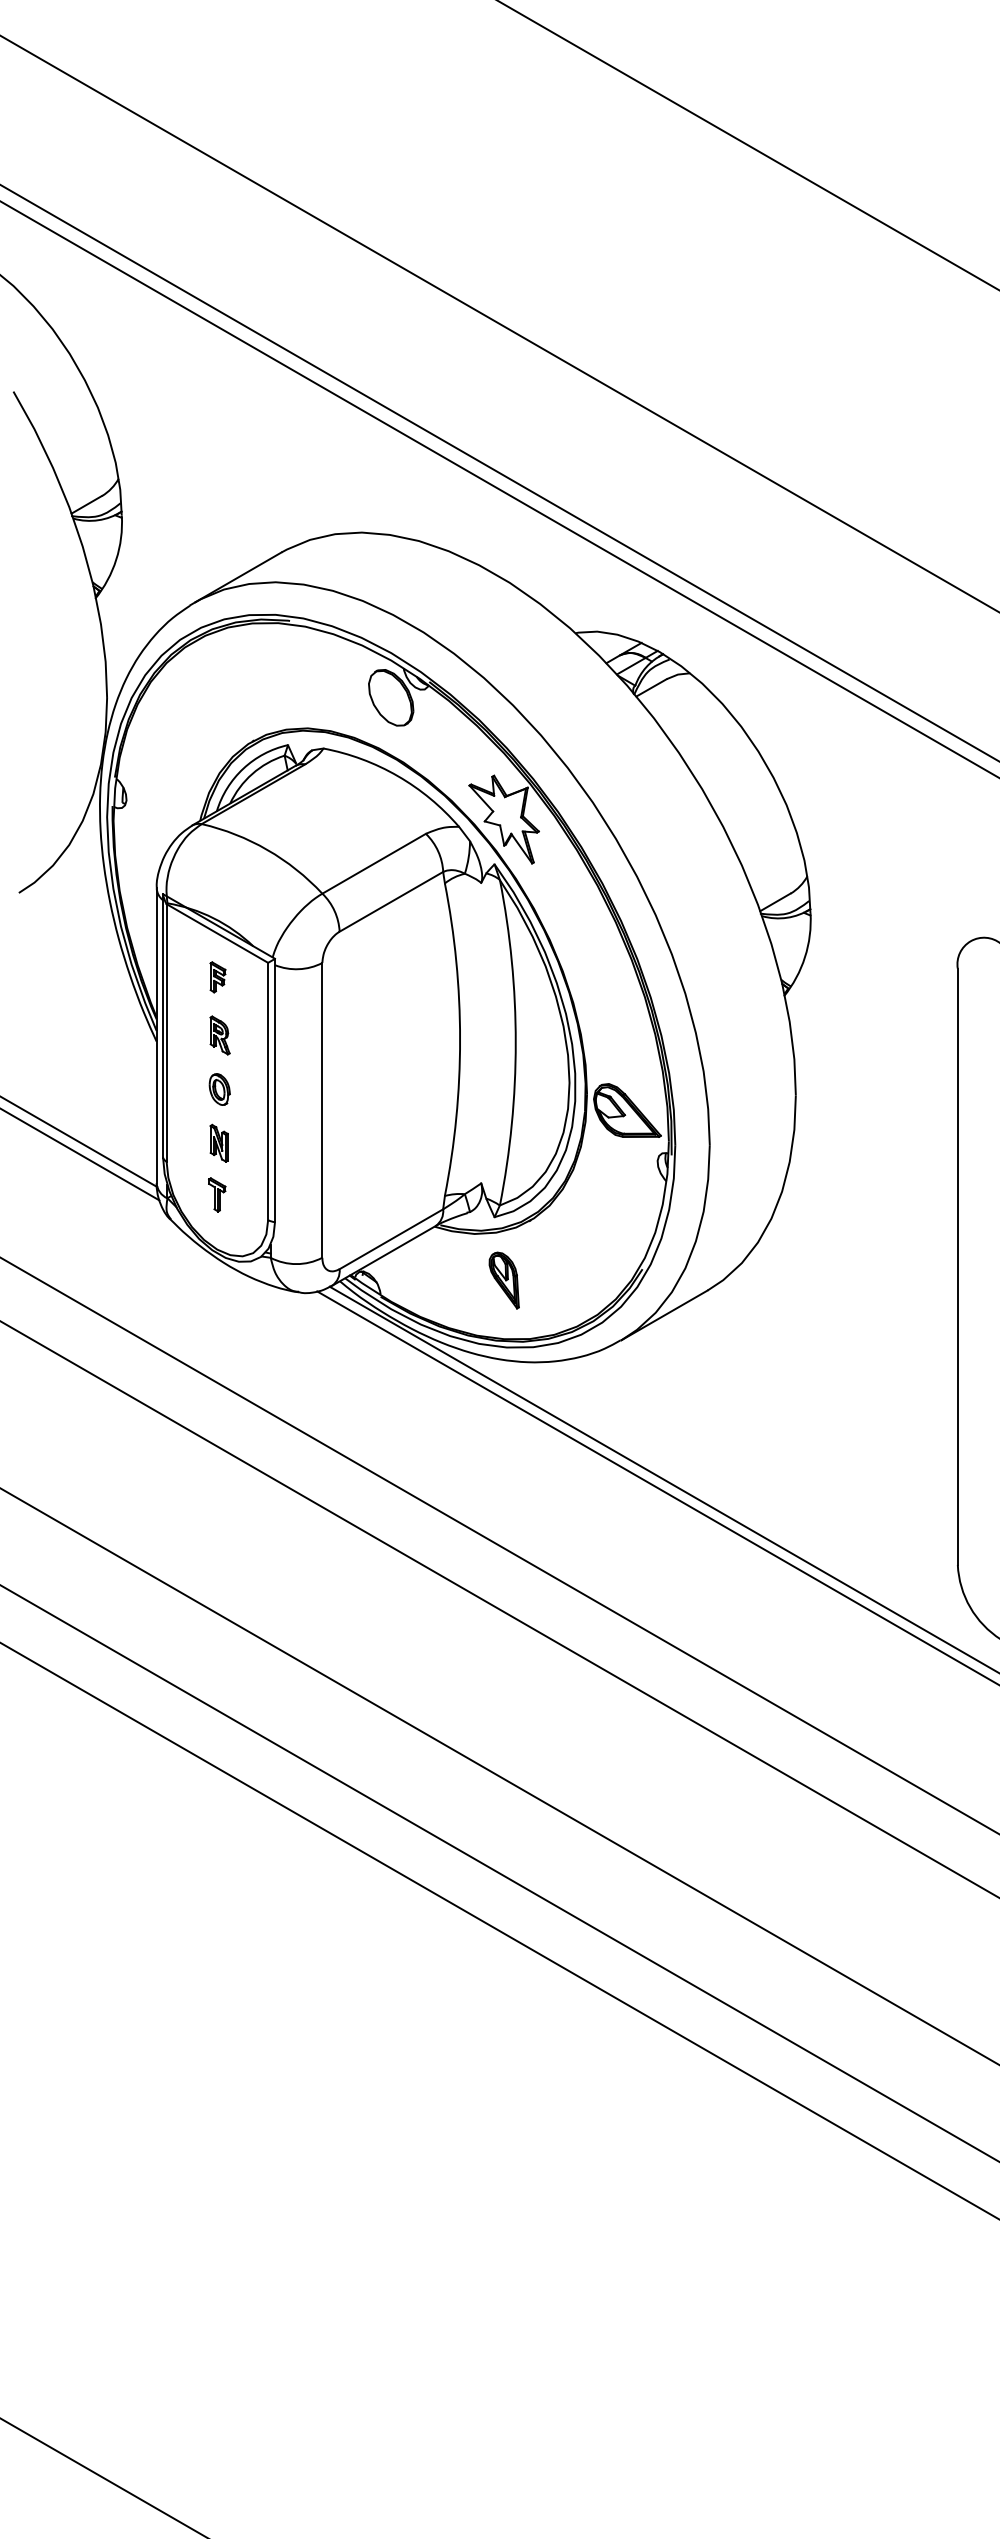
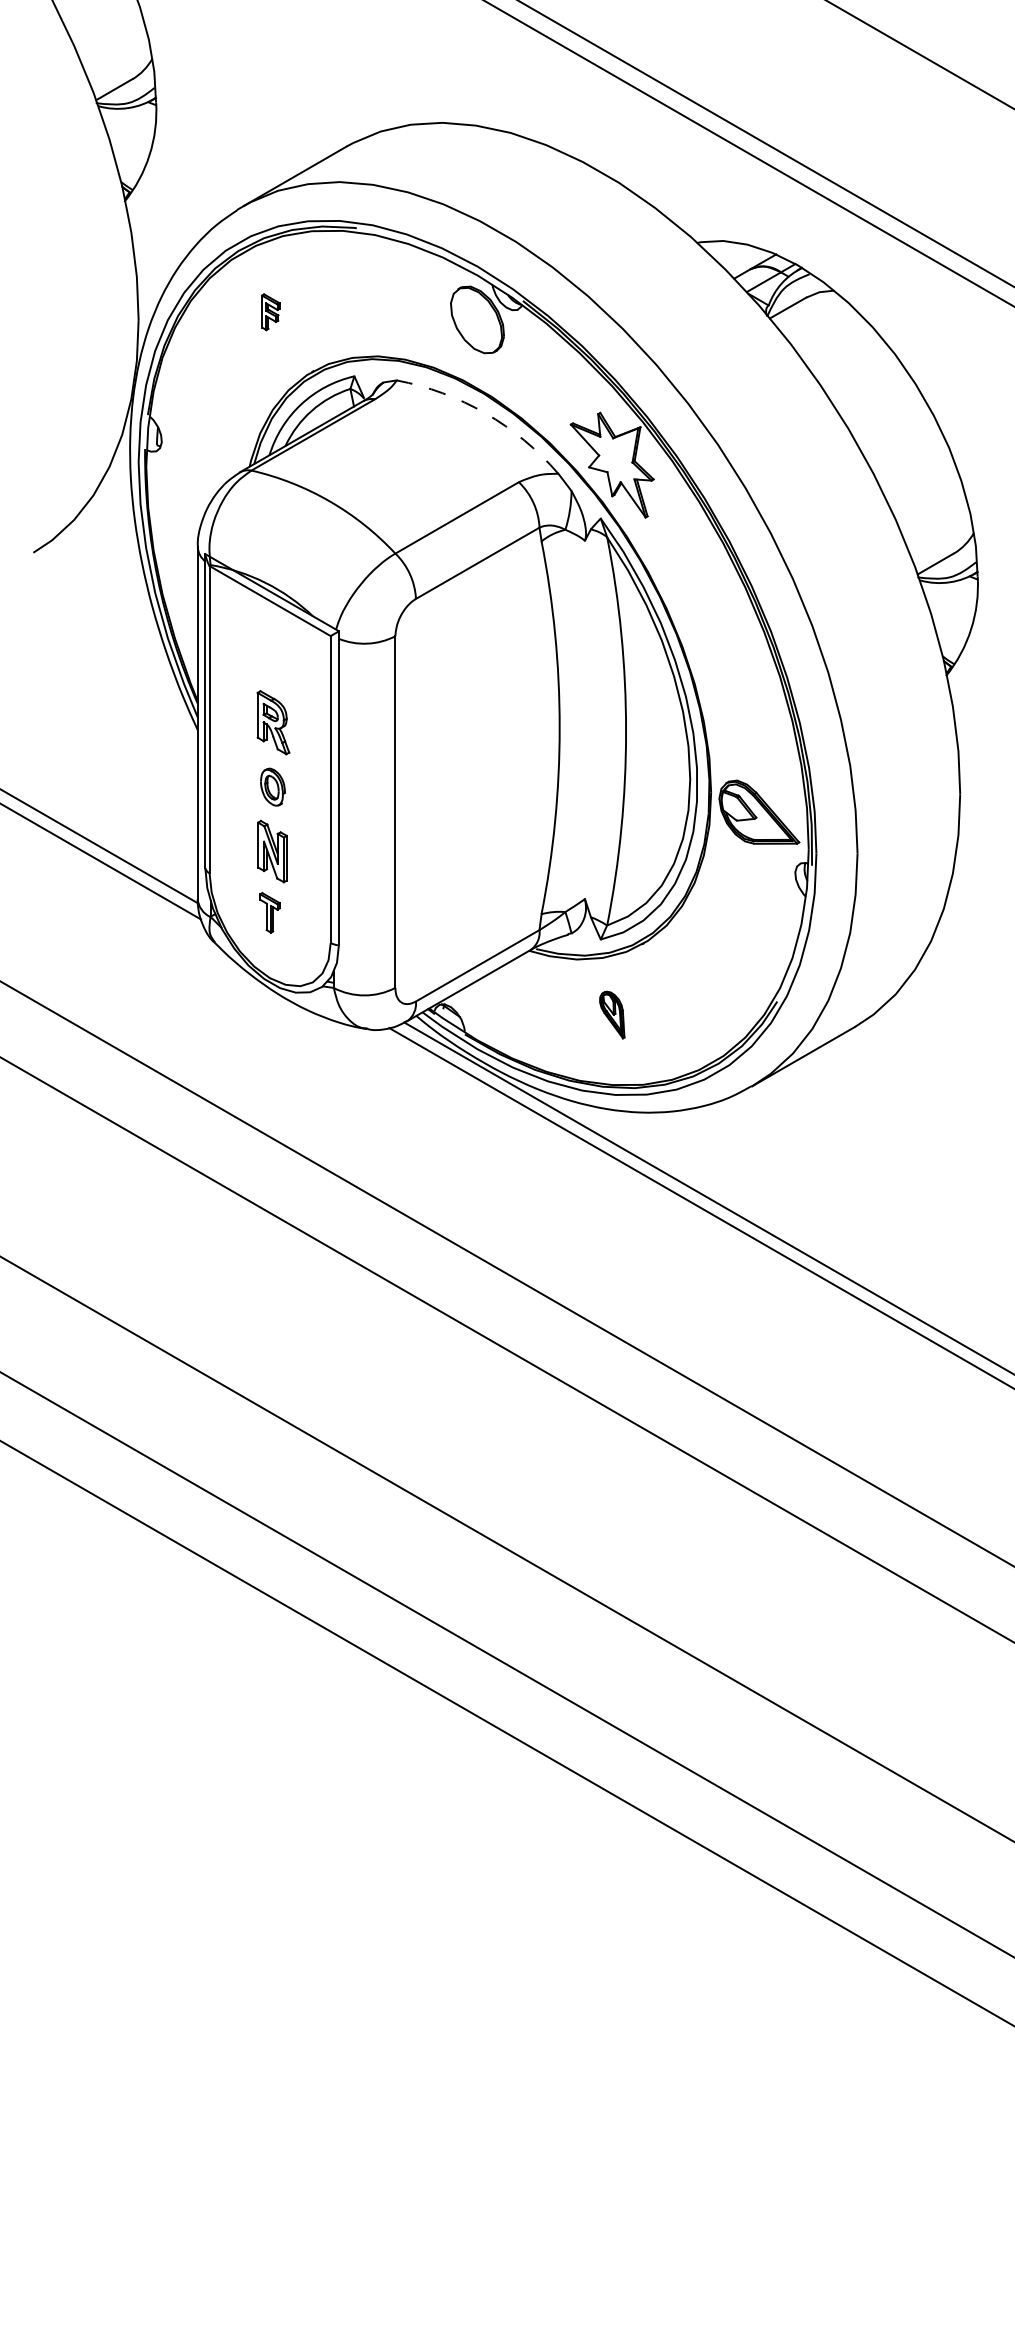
arc: (397, 776) -> (485, 413), solid -> dashed
part: (217, 977) -> (270, 312), moved
part: (219, 1035) -> (272, 722), size x1.4
part: (218, 1142) -> (271, 850), size x1.4
part: (503, 1280) -> (611, 1015), size x0.7

